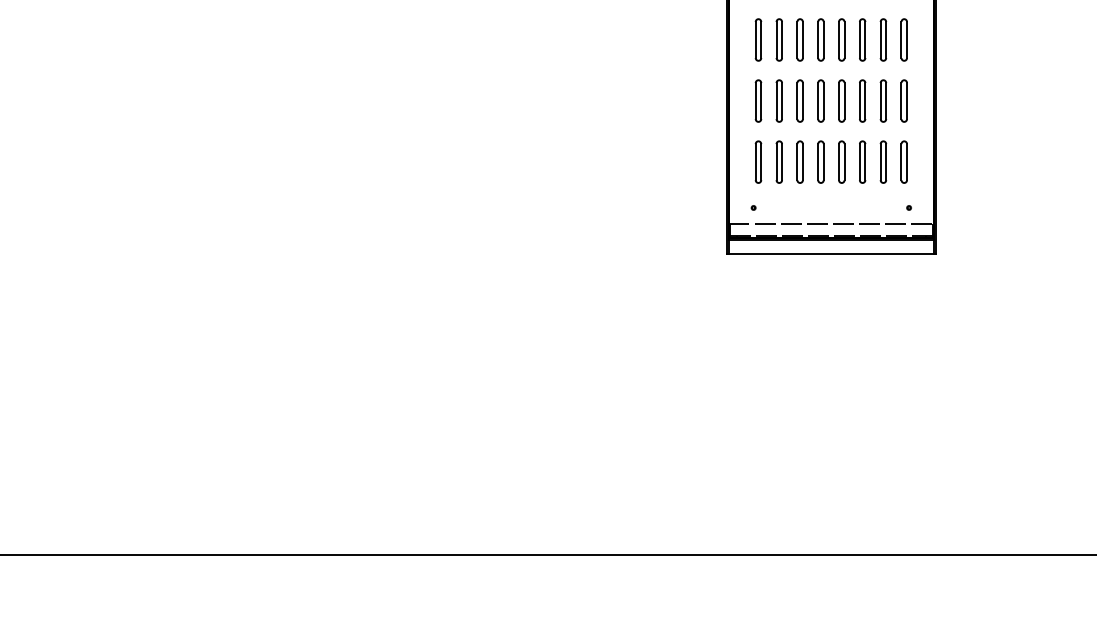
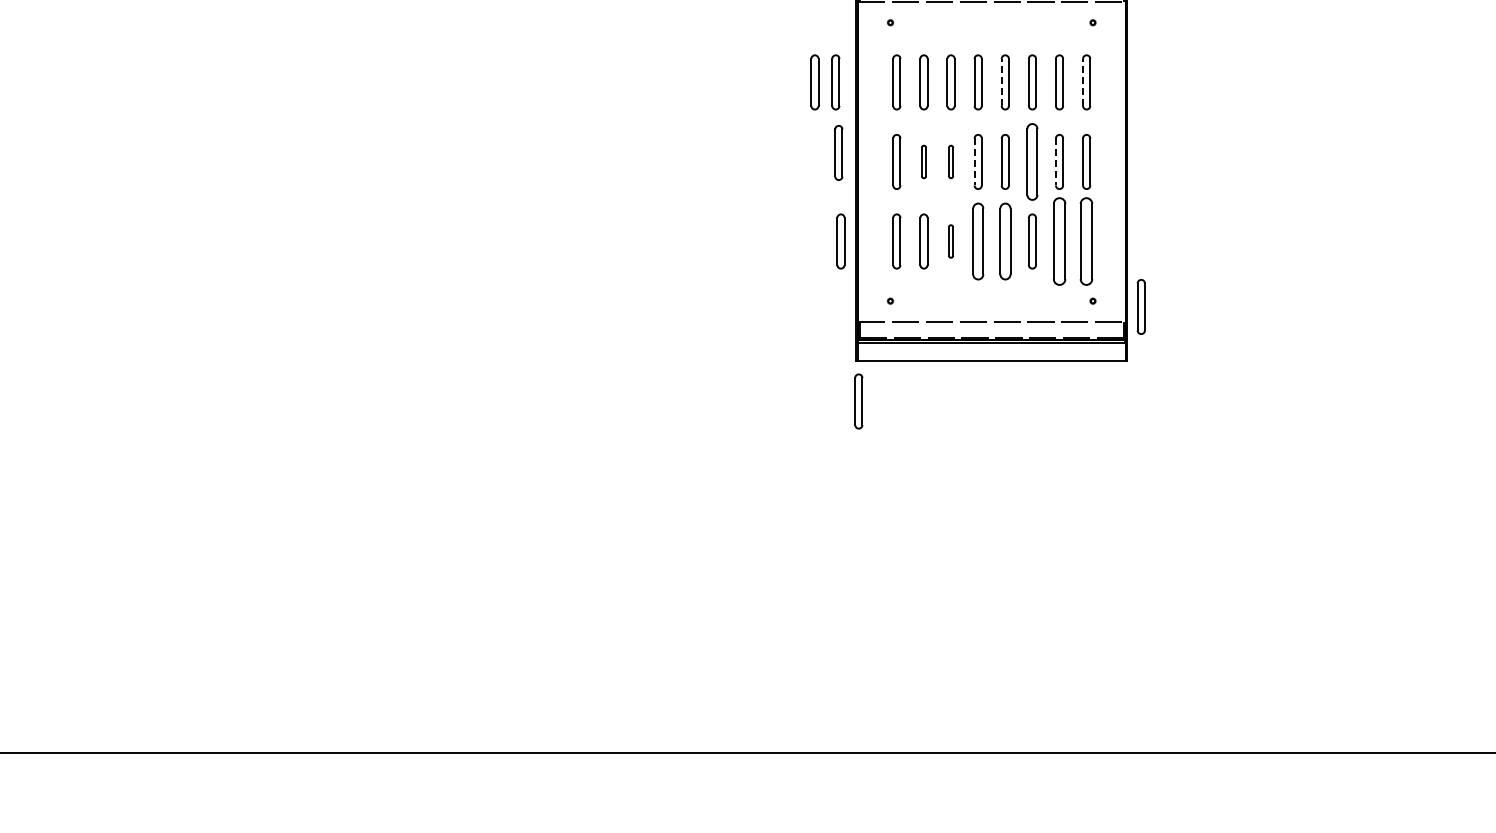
part: (695, 40) -> (814, 82), added
part: (711, 40) -> (835, 82), added
line: (838, 40) -> (1001, 82), solid -> dashed
line: (901, 40) -> (1083, 82), solid -> dashed
part: (713, 93) -> (838, 152), added
part: (778, 100) -> (923, 161), size x0.6
part: (799, 100) -> (950, 161), size x0.6
line: (818, 100) -> (974, 161), solid -> dashed
part: (862, 100) -> (1032, 161), size x1.4
line: (880, 100) -> (1055, 161), solid -> dashed
part: (715, 162) -> (840, 241), added
part: (799, 162) -> (950, 241), size x0.6
part: (820, 162) -> (977, 241), size x1.4
part: (841, 162) -> (1004, 241), size x1.4
part: (883, 162) -> (1059, 241), size x1.6
part: (904, 162) -> (1086, 241), size x1.6
part: (945, 212) -> (1140, 306), added
part: (729, 284) -> (858, 401), added

